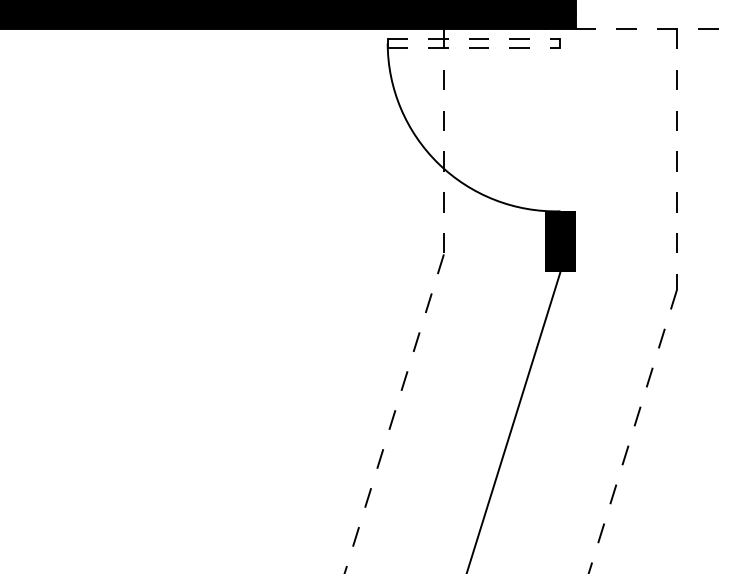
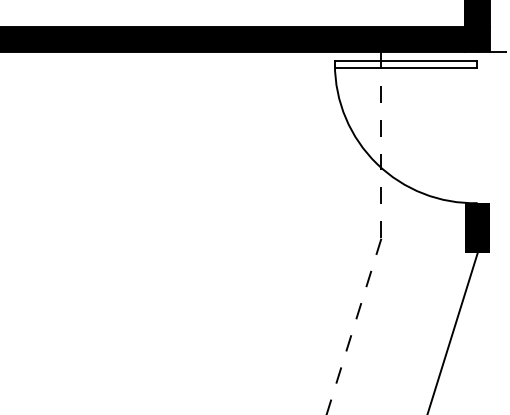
line: (474, 39) -> (406, 61), dashed -> solid
line: (474, 47) -> (406, 67), dashed -> solid

